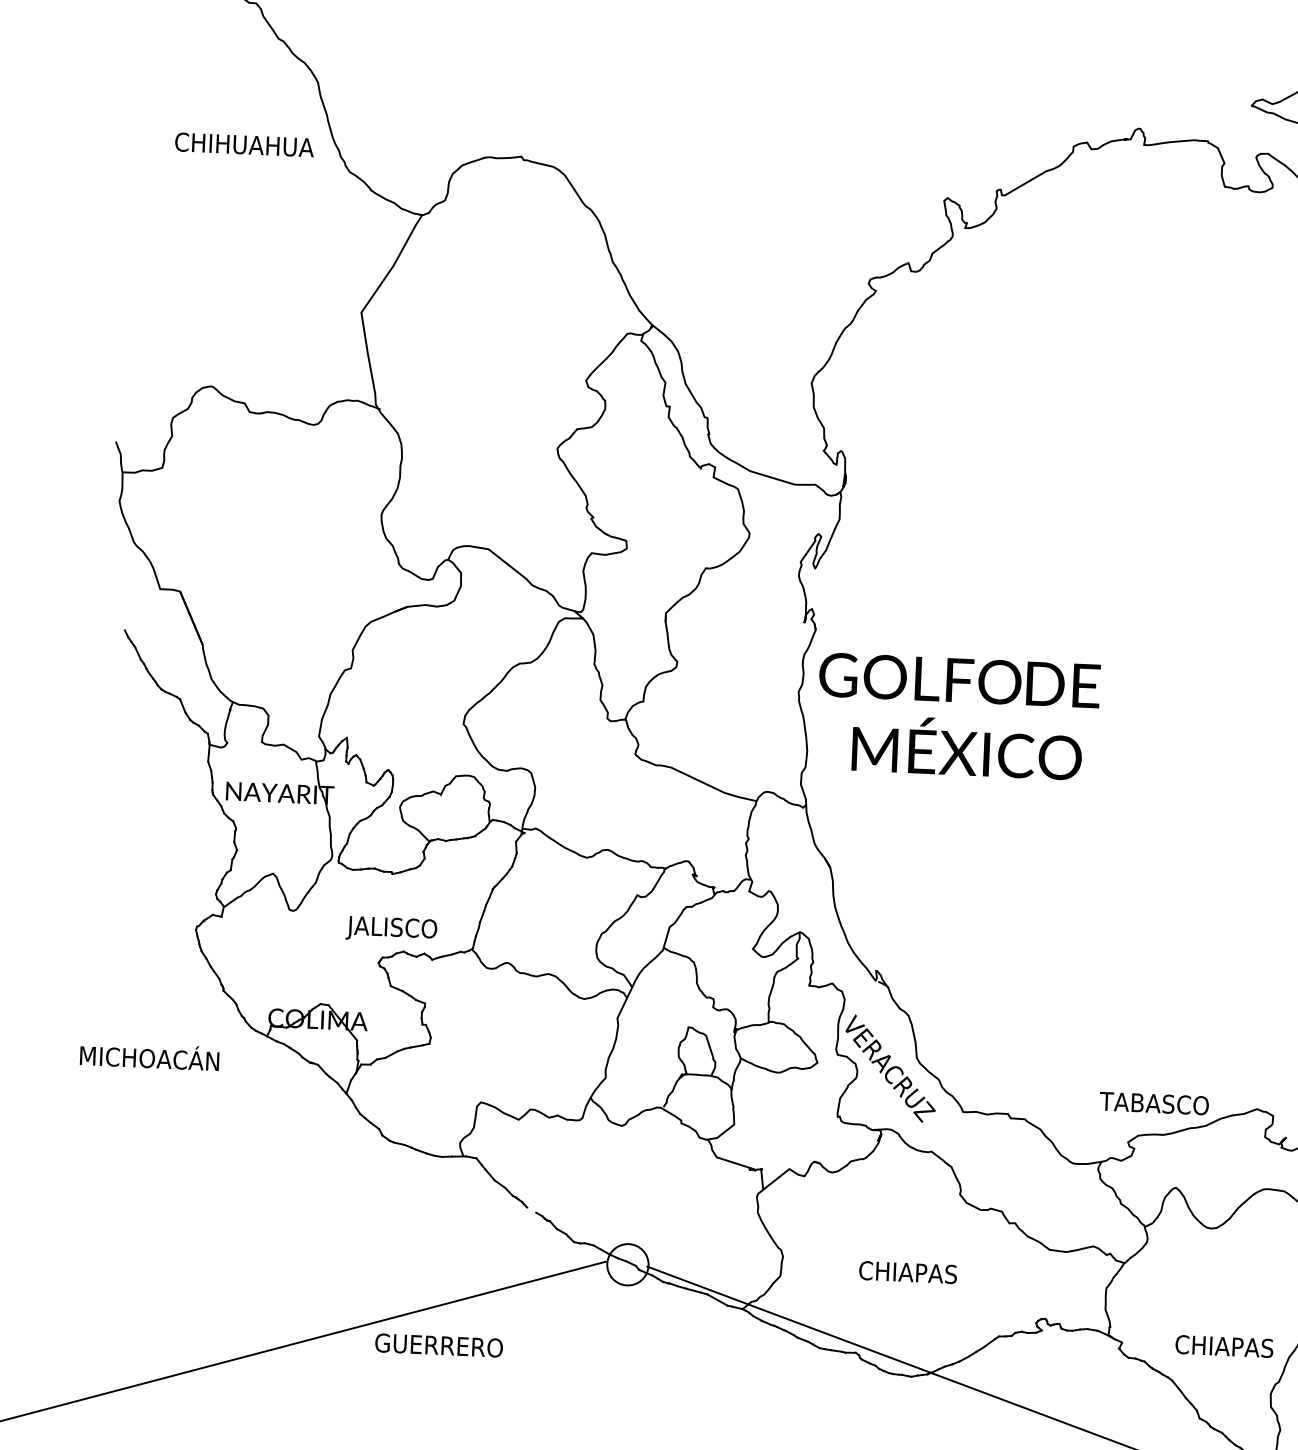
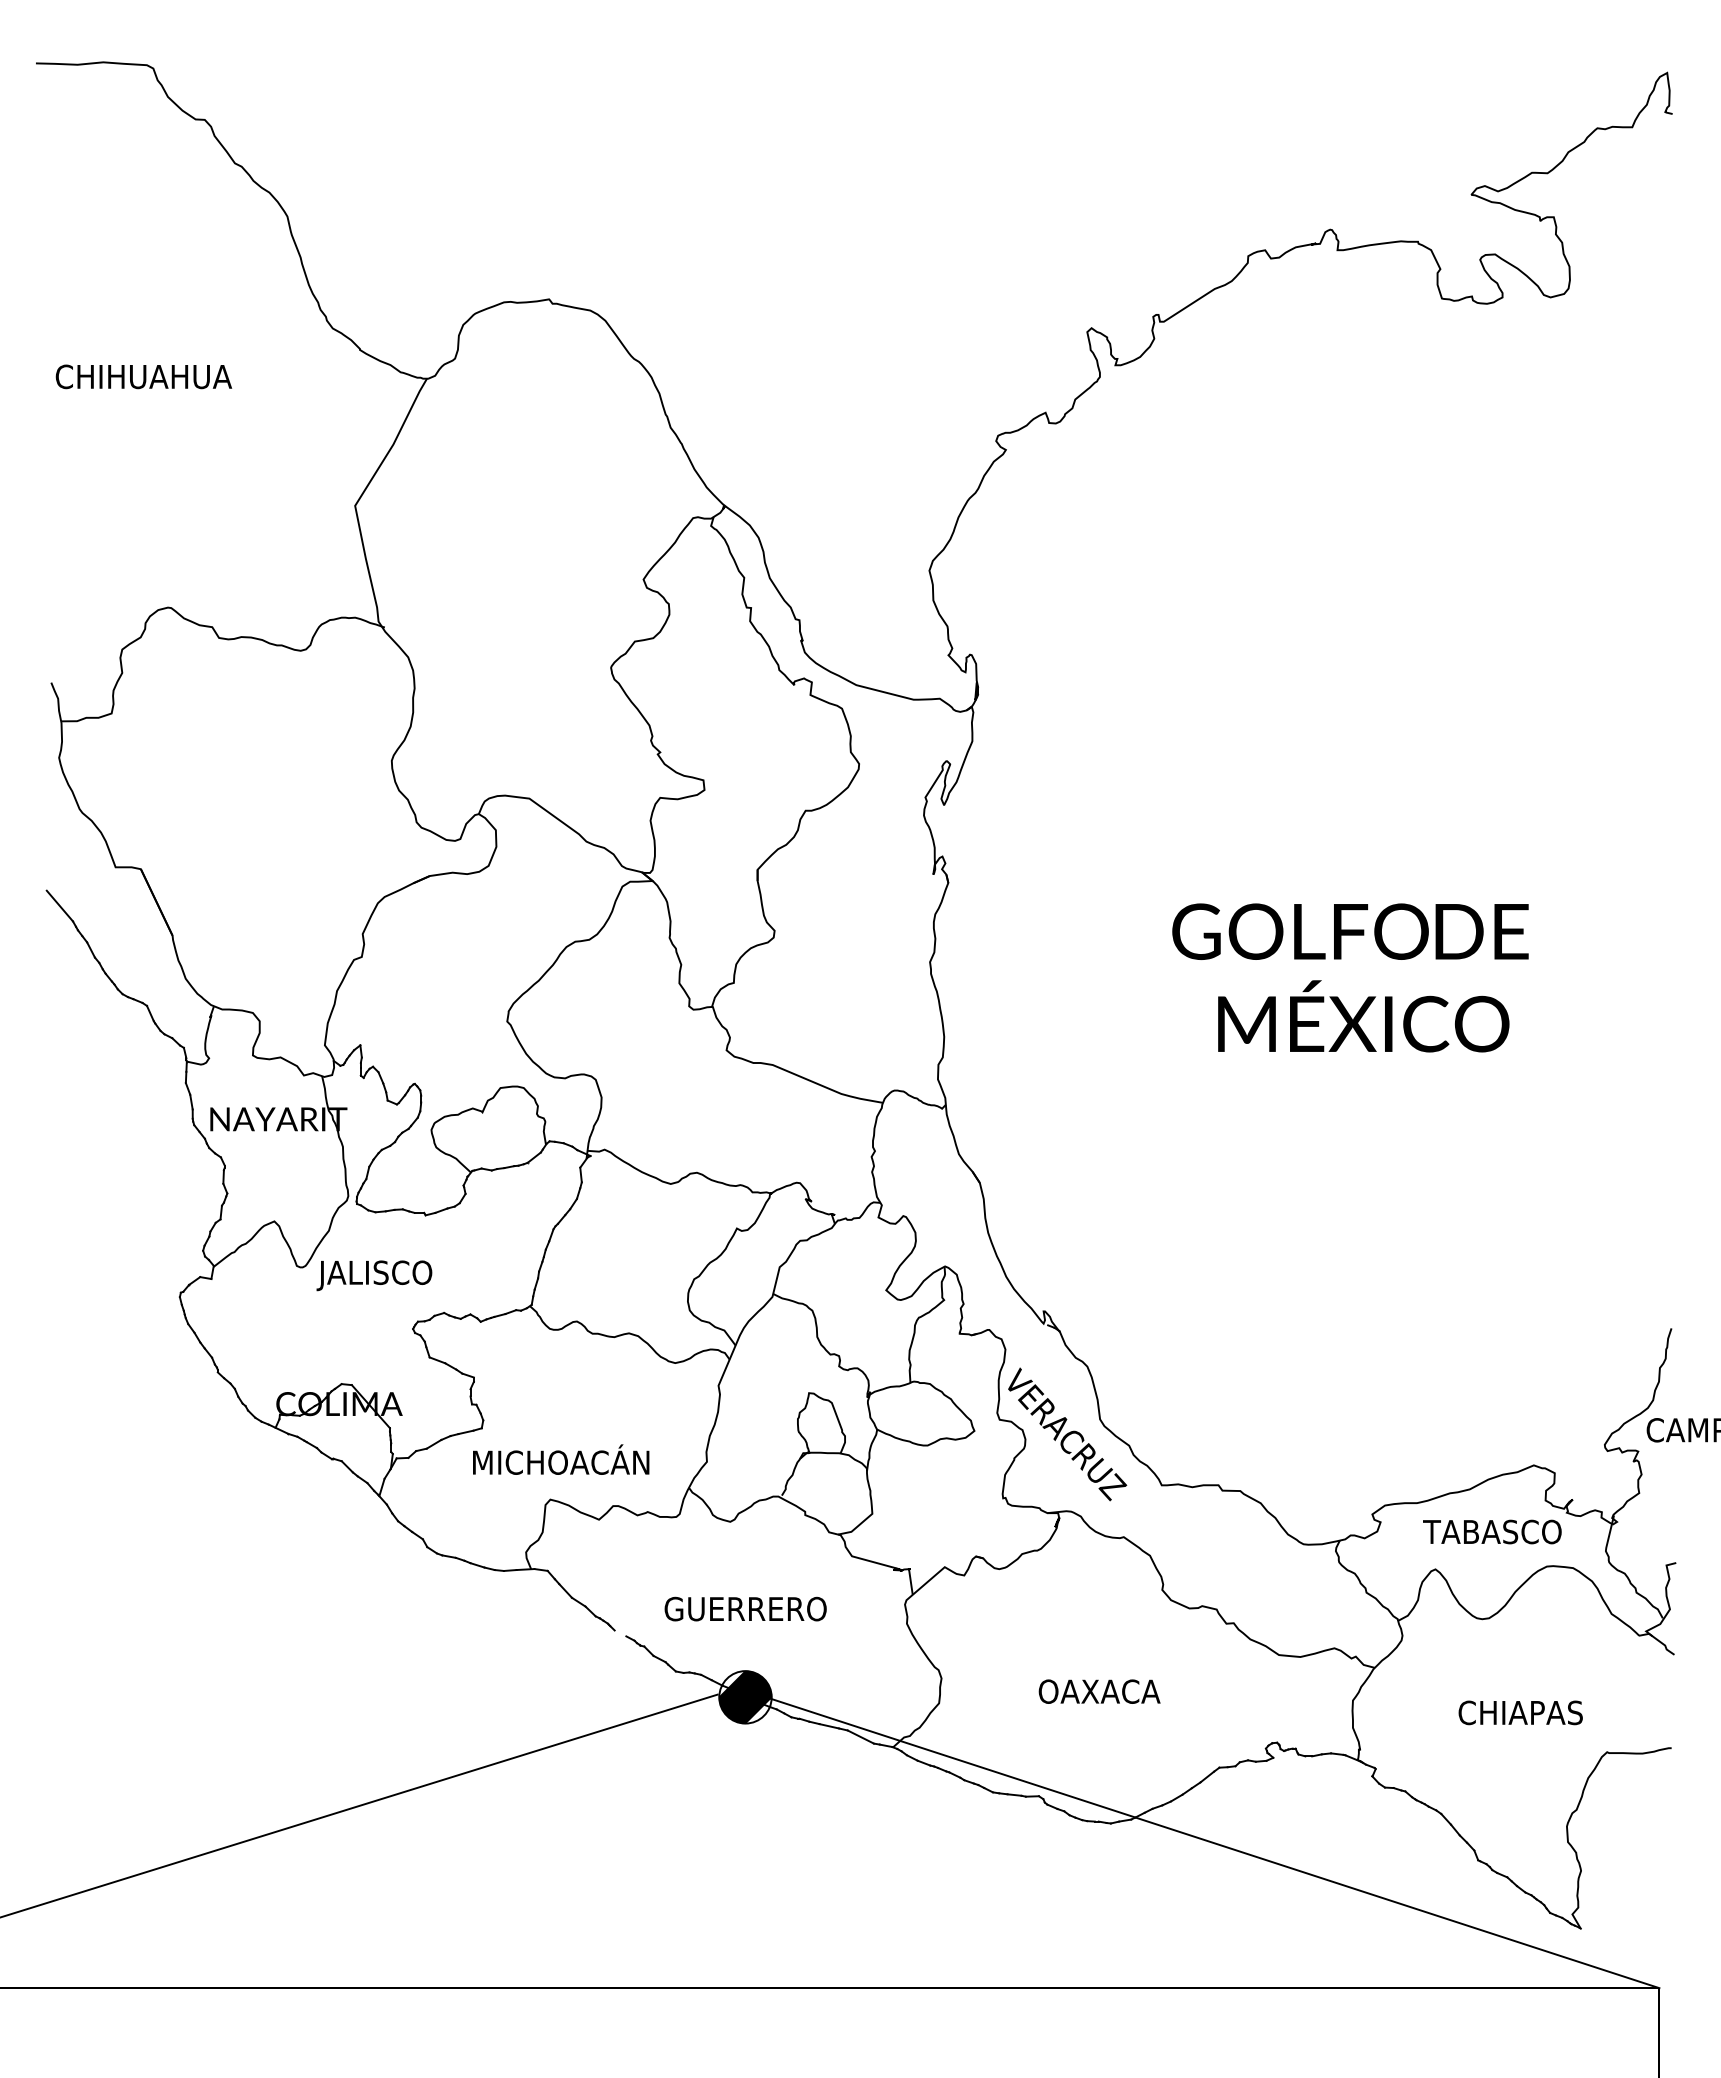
text: (244, 144) -> (143, 376), moved
line: (114, 617) -> (59, 905), added
text: (958, 716) -> (1350, 977), moved
text: (391, 929) -> (374, 1275), moved
text: (150, 1056) -> (561, 1459), moved
text: (1154, 1103) -> (1492, 1531), moved
hatch: (627, 1264) -> (745, 1697), added
text: (910, 1272) -> (1103, 1691), CHIAPAS -> OAXACA
text: (438, 1345) -> (745, 1608), moved
text: (1224, 1346) -> (1520, 1712), moved

